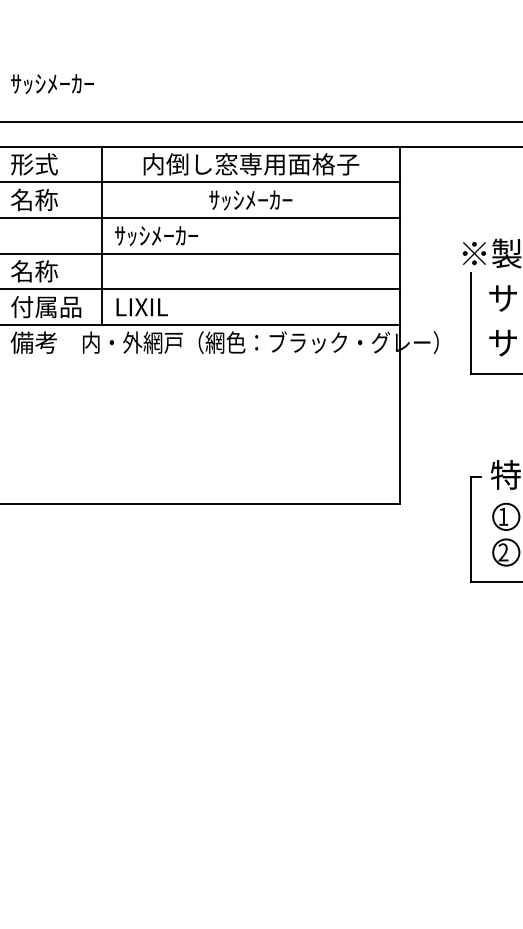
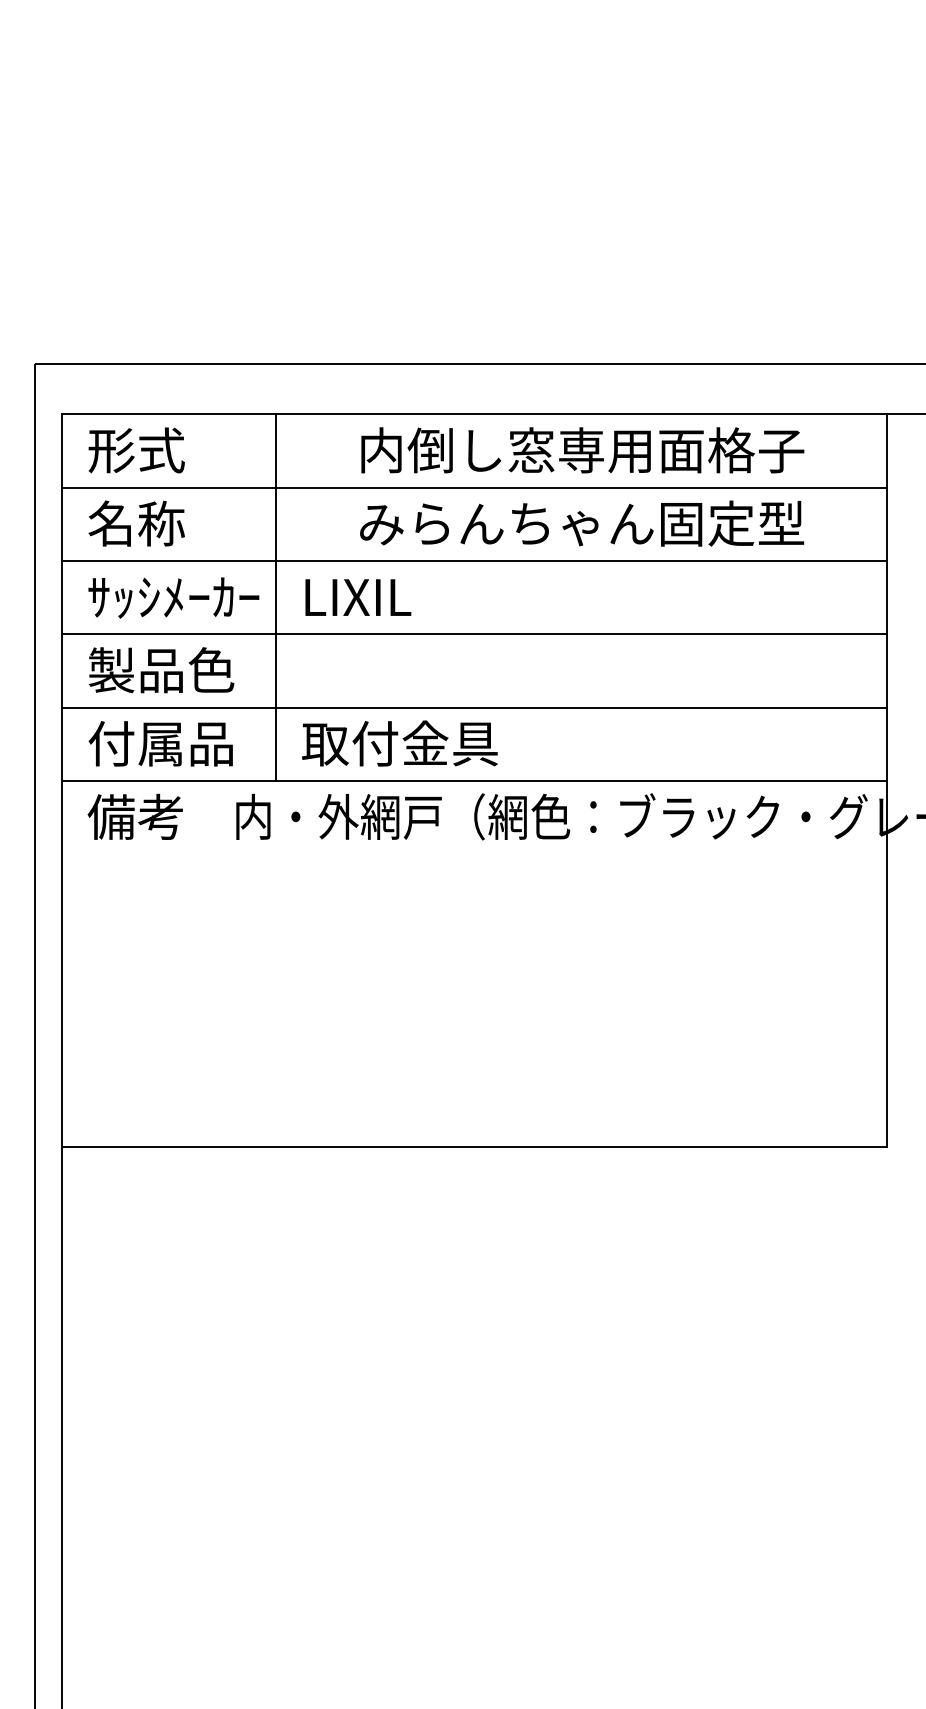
text: (52, 83) -> (173, 596), moved
text: (251, 199) -> (582, 522), ｻｯｼﾒｰｶｰ -> みらんちゃん固定型
text: (156, 236) -> (387, 598), ｻｯｼﾒｰｶｰ -> LIXIL
text: (46, 271) -> (161, 670), 名称 -> 製品色
text: (162, 306) -> (399, 742), LIXIL -> 取付金具

